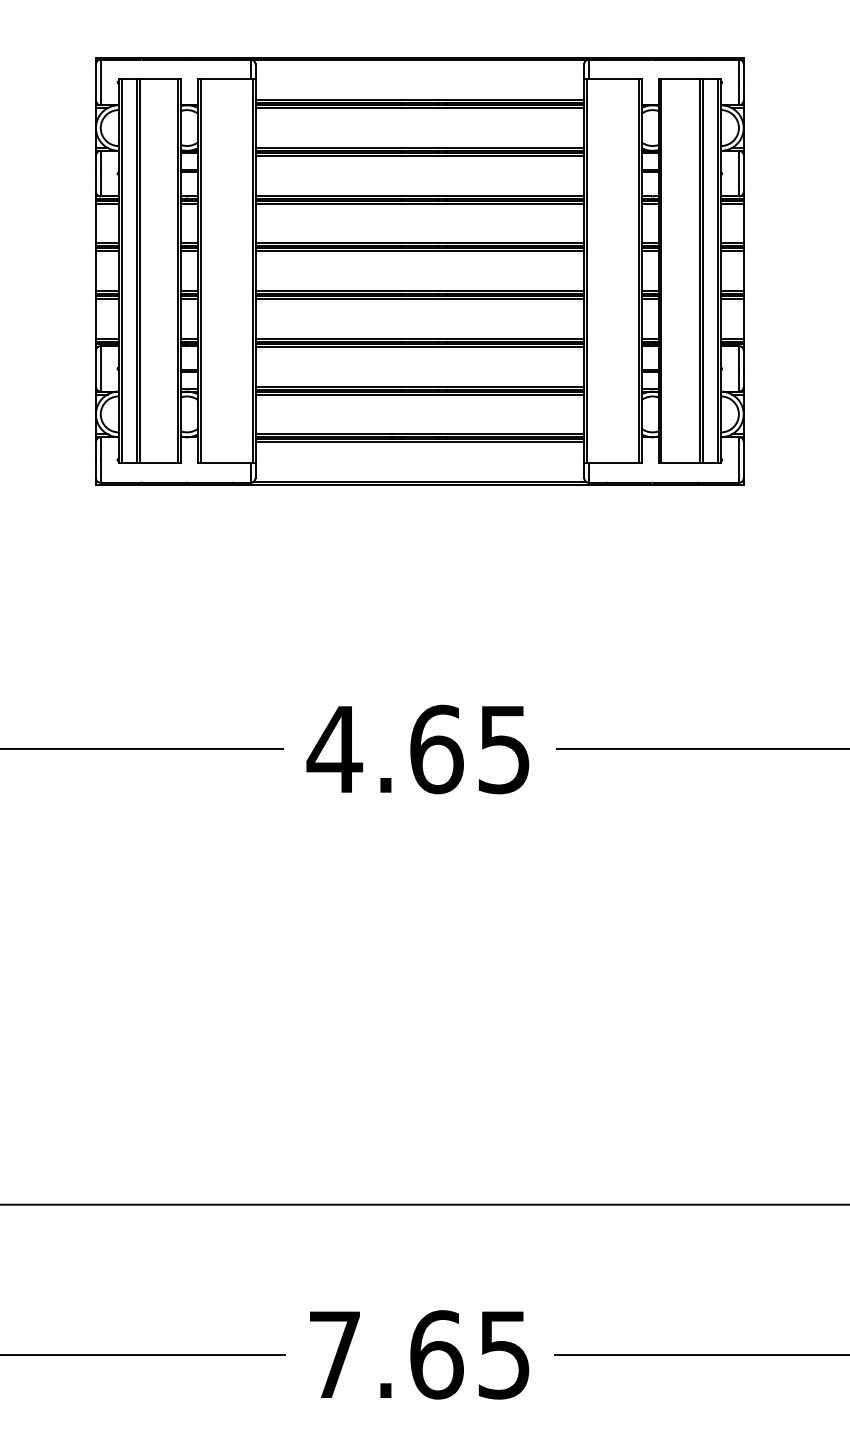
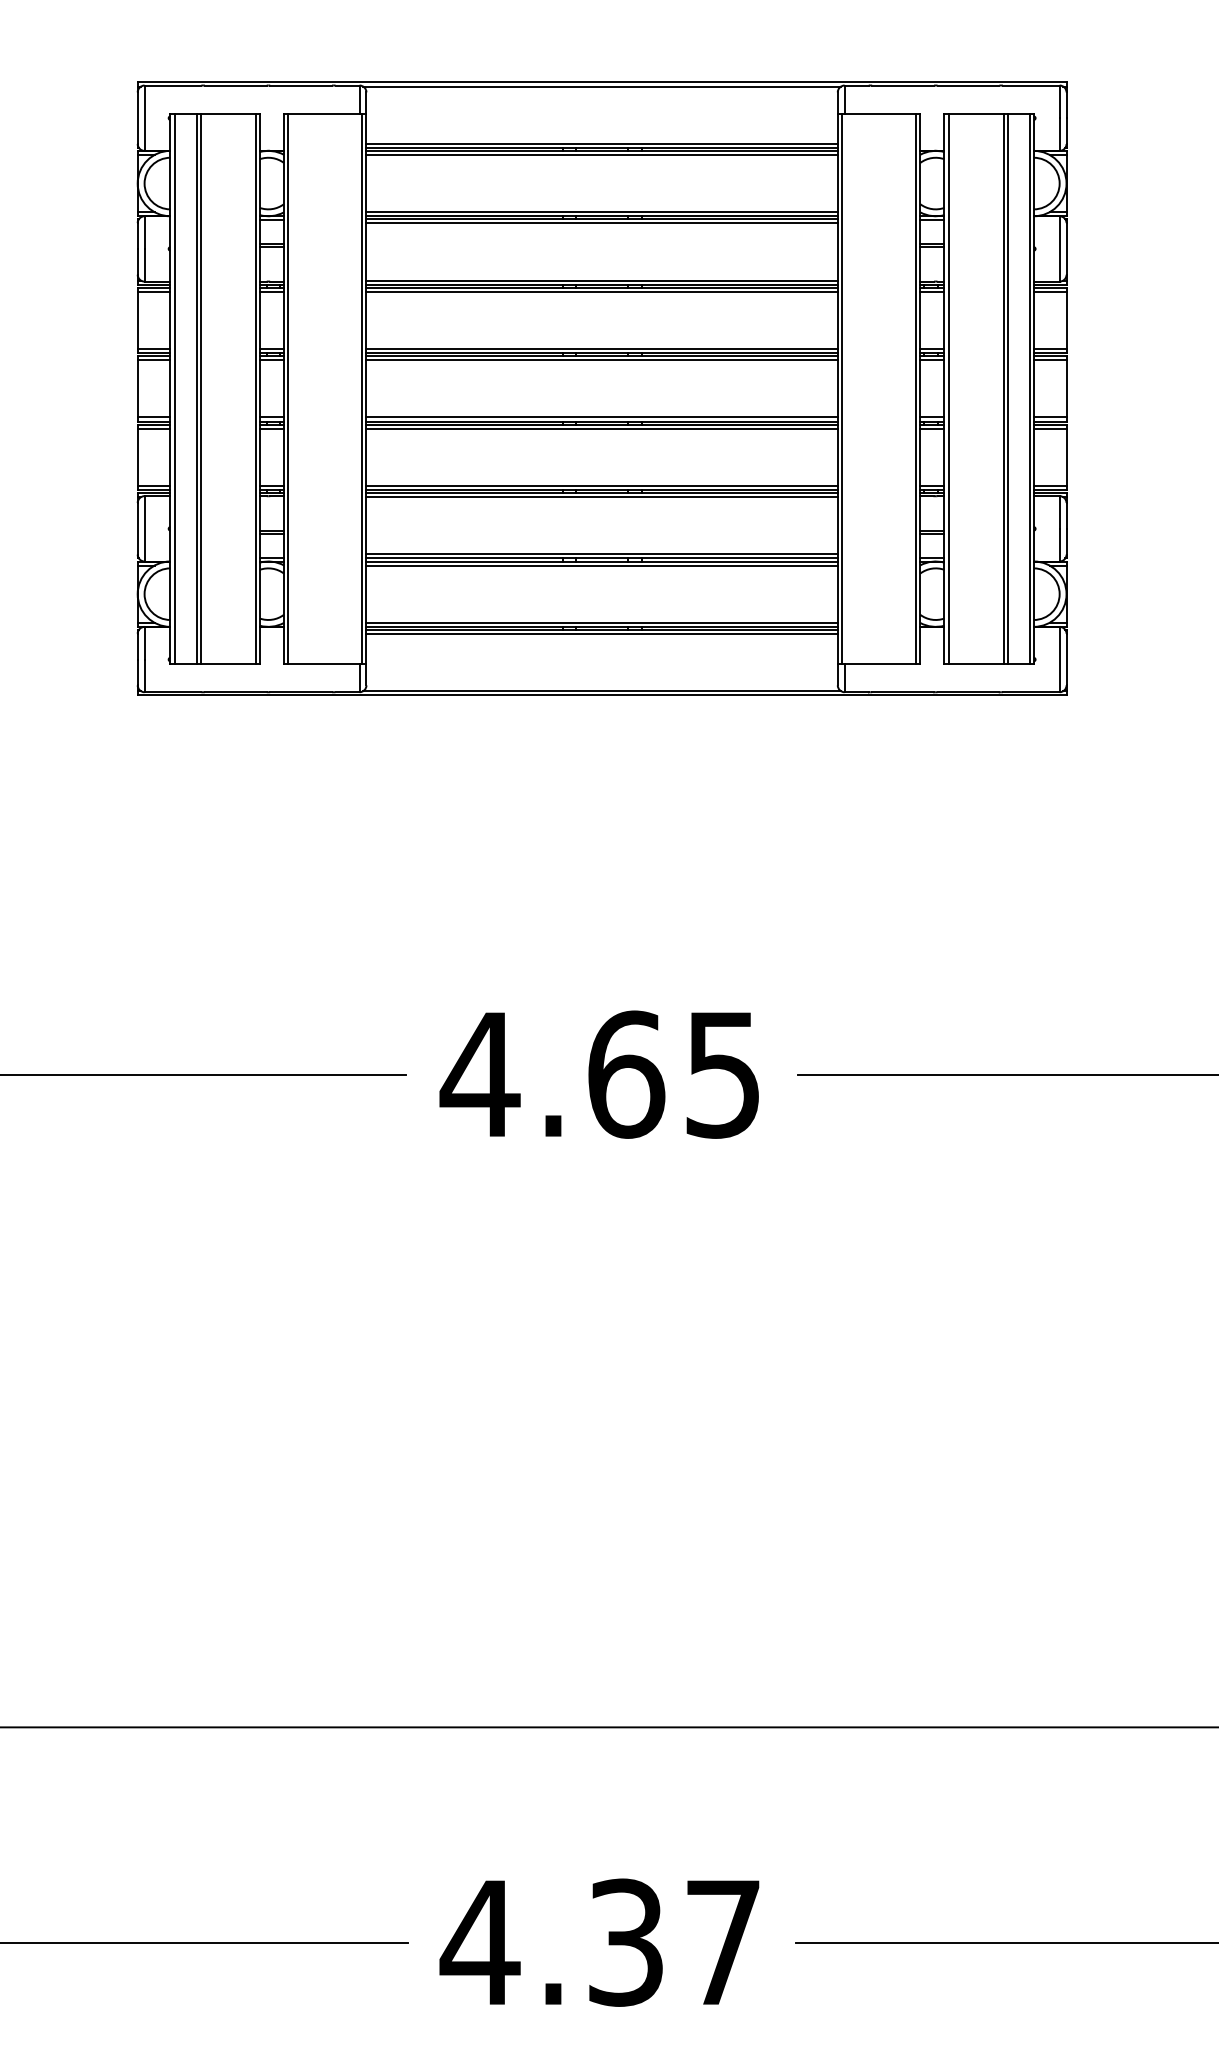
text: (417, 1354) -> (598, 1942), 7.65 -> 4.37

